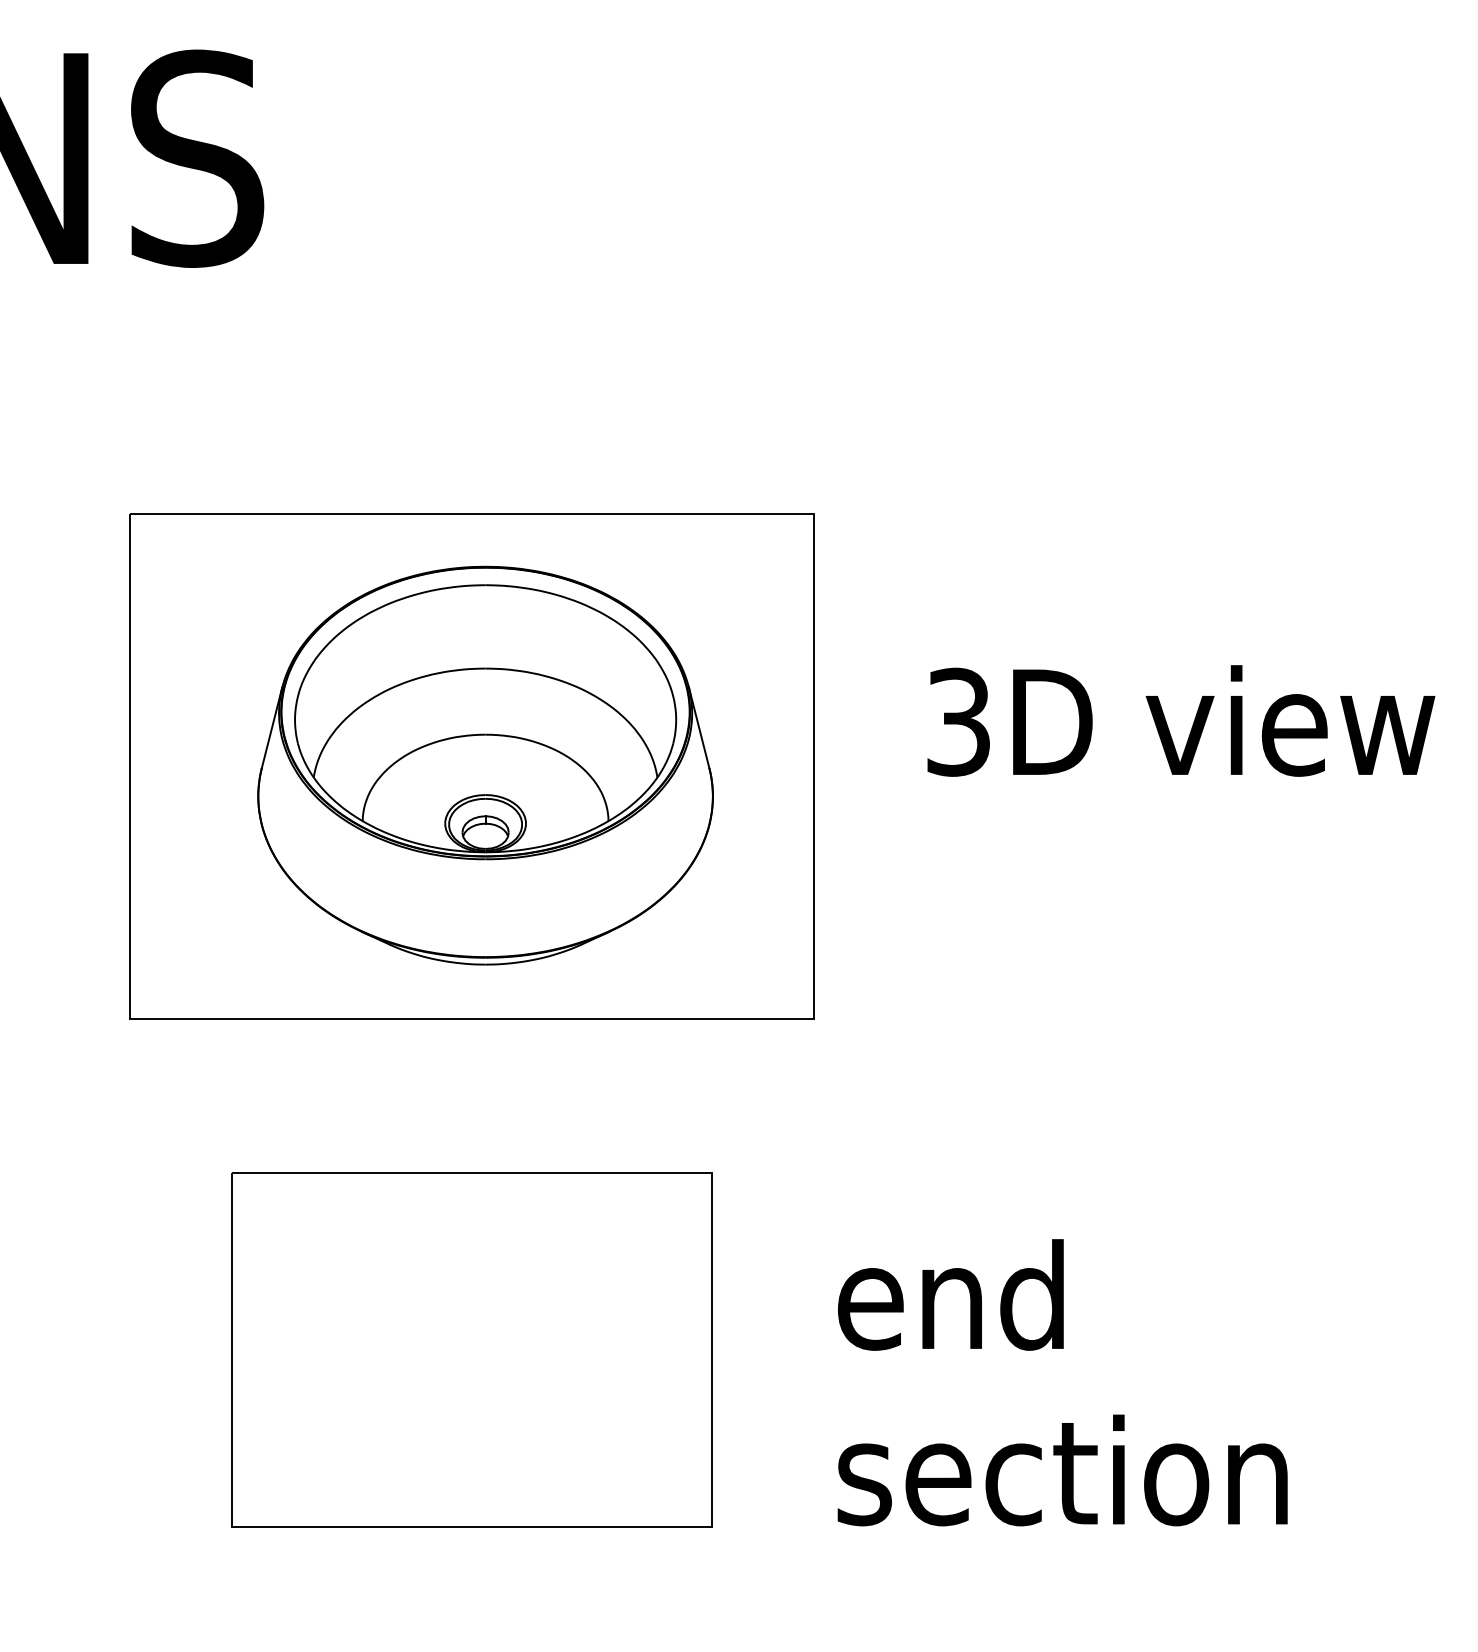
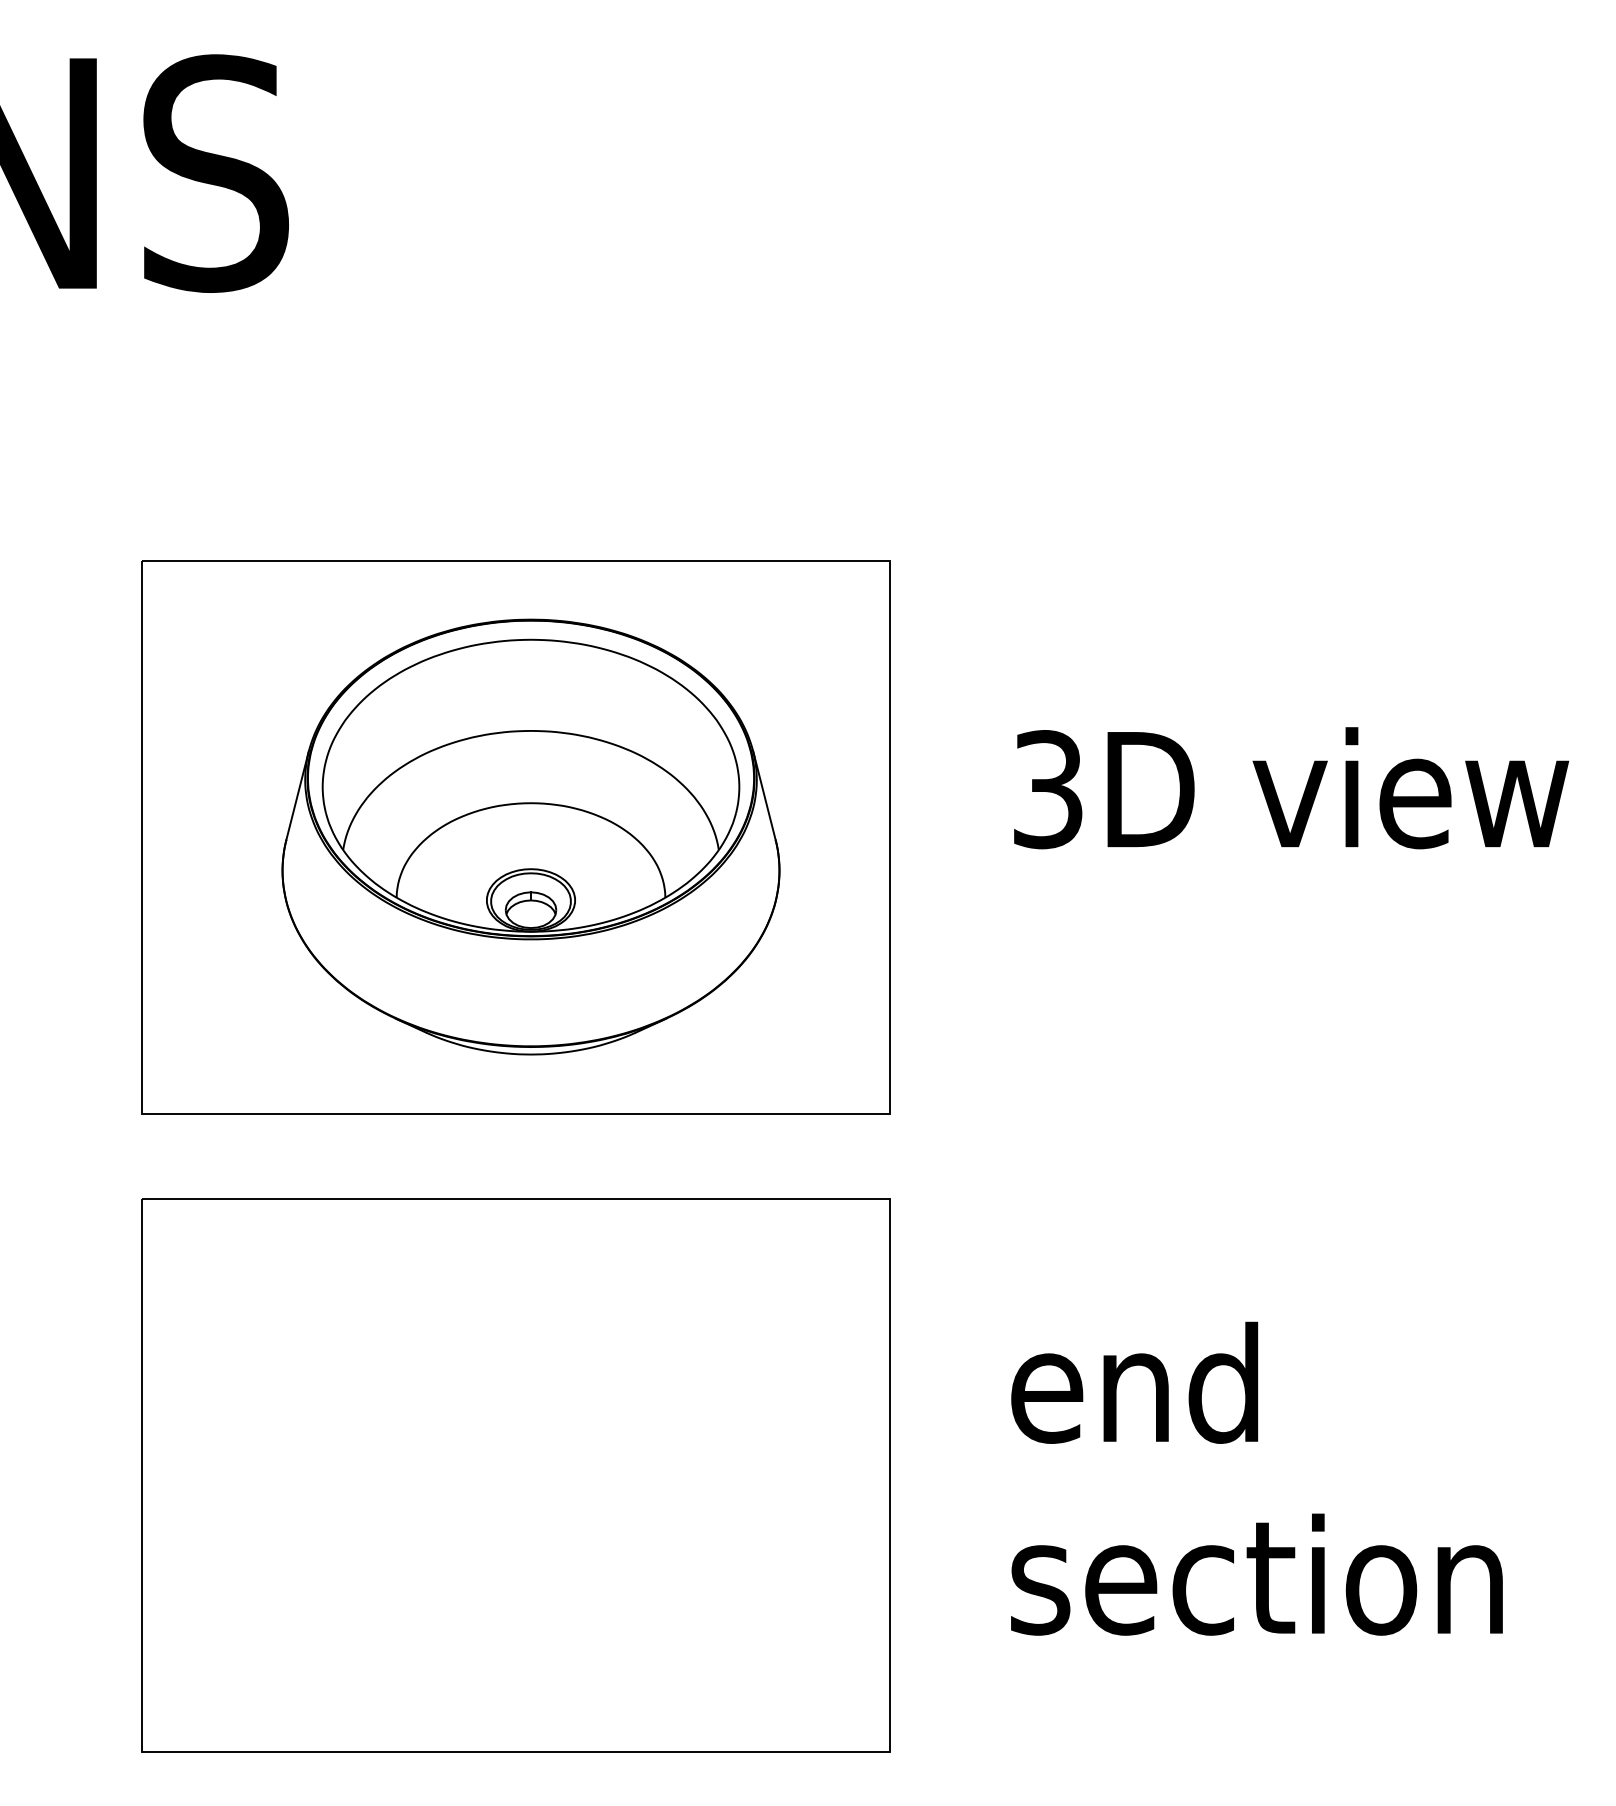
part: (471, 1349) -> (515, 1475), size x1.43
text: (1062, 1382) -> (1256, 1478), moved

